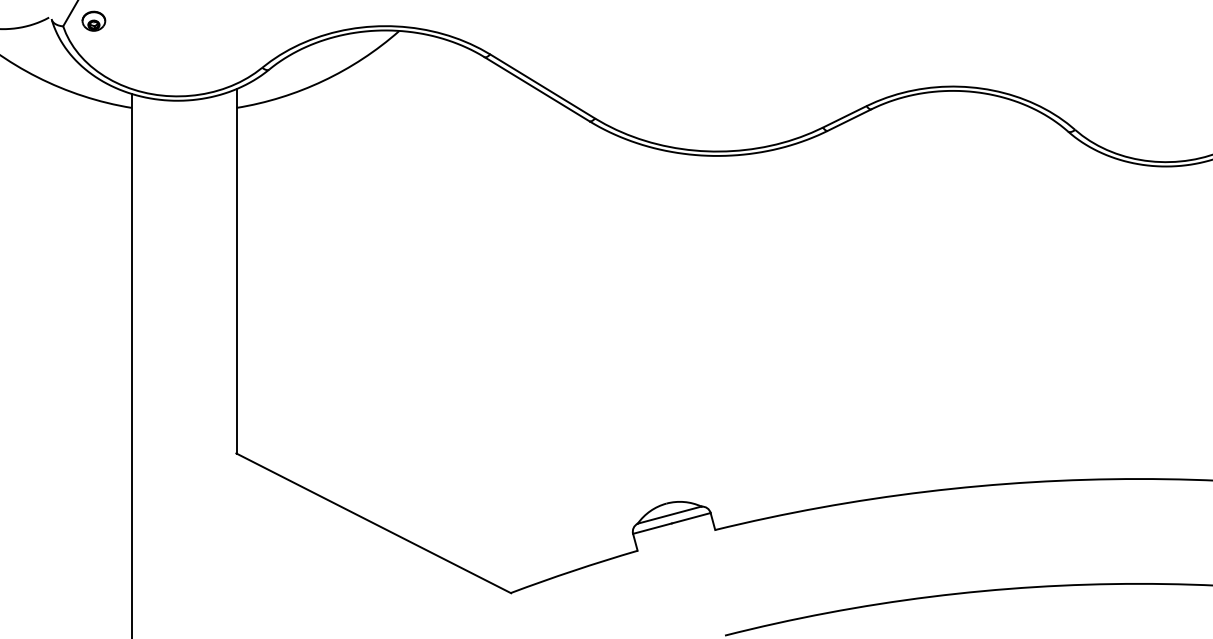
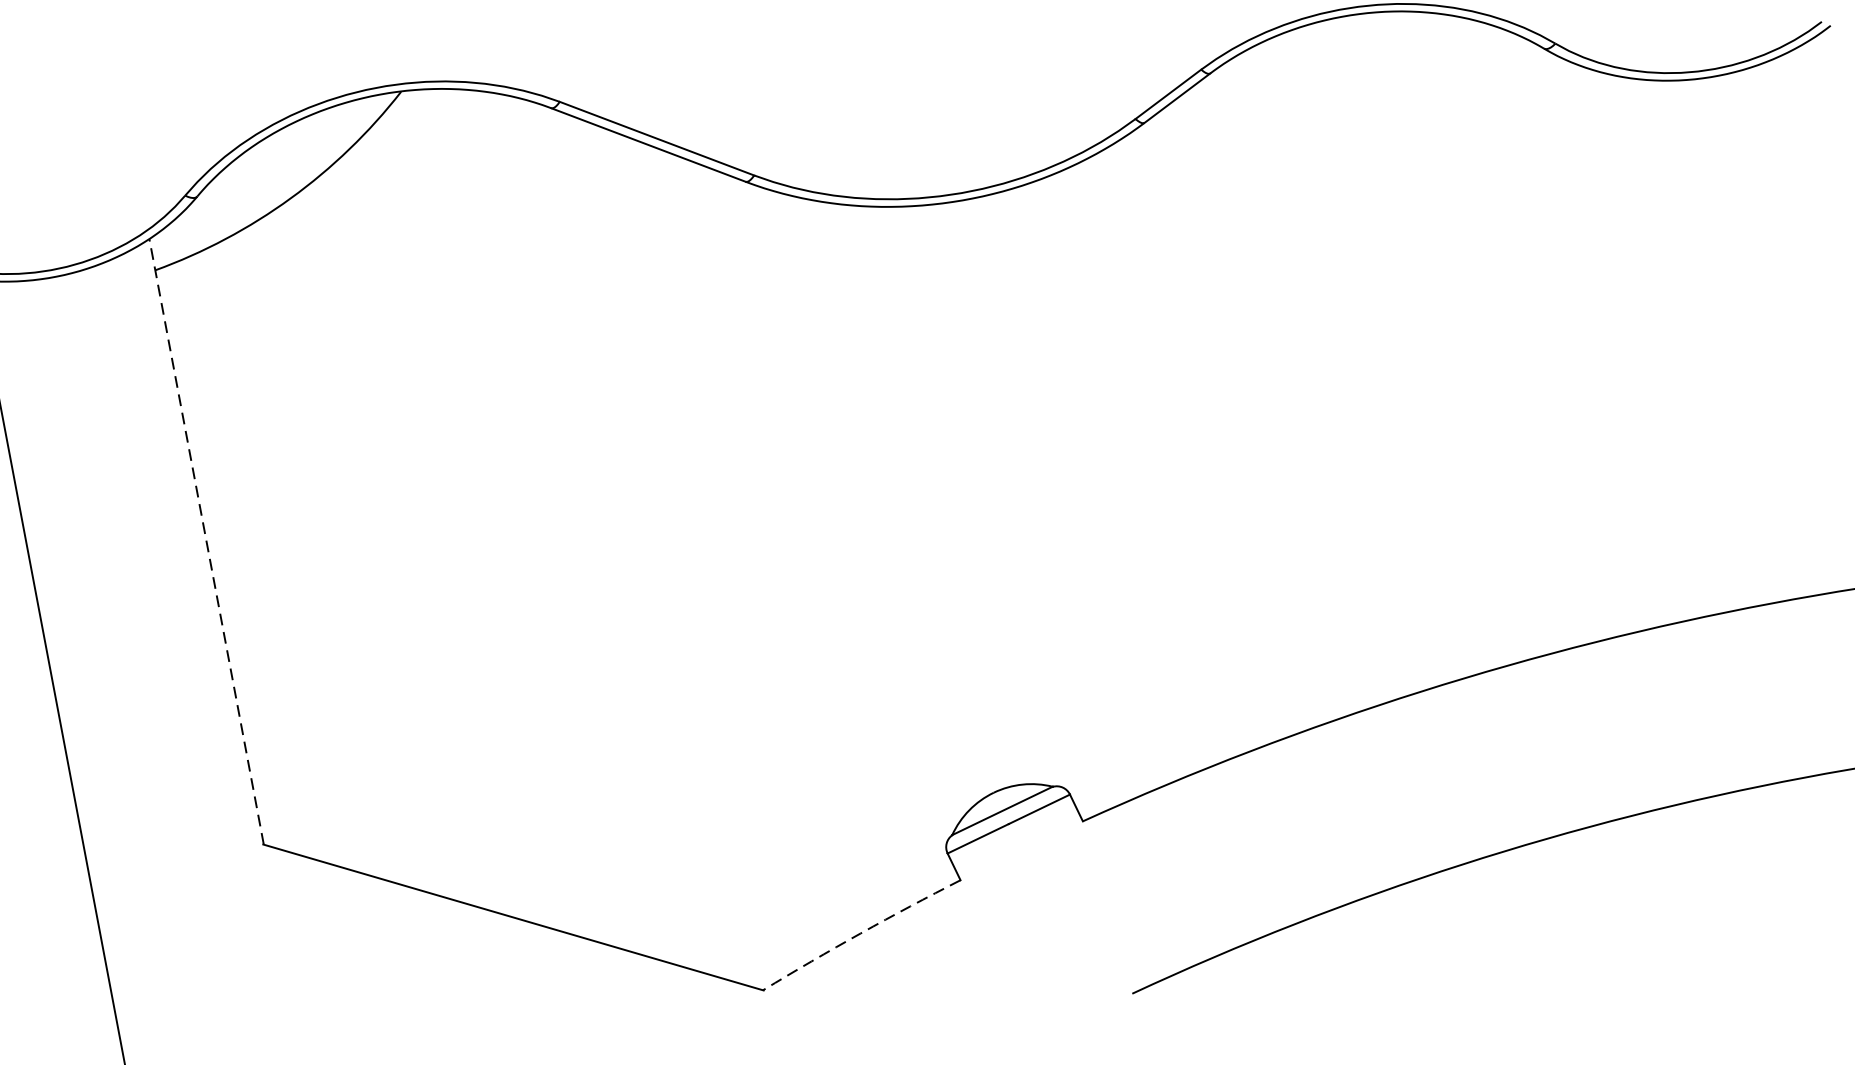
line: (236, 270) -> (206, 540), solid -> dashed
arc: (573, 570) -> (860, 933), solid -> dashed

